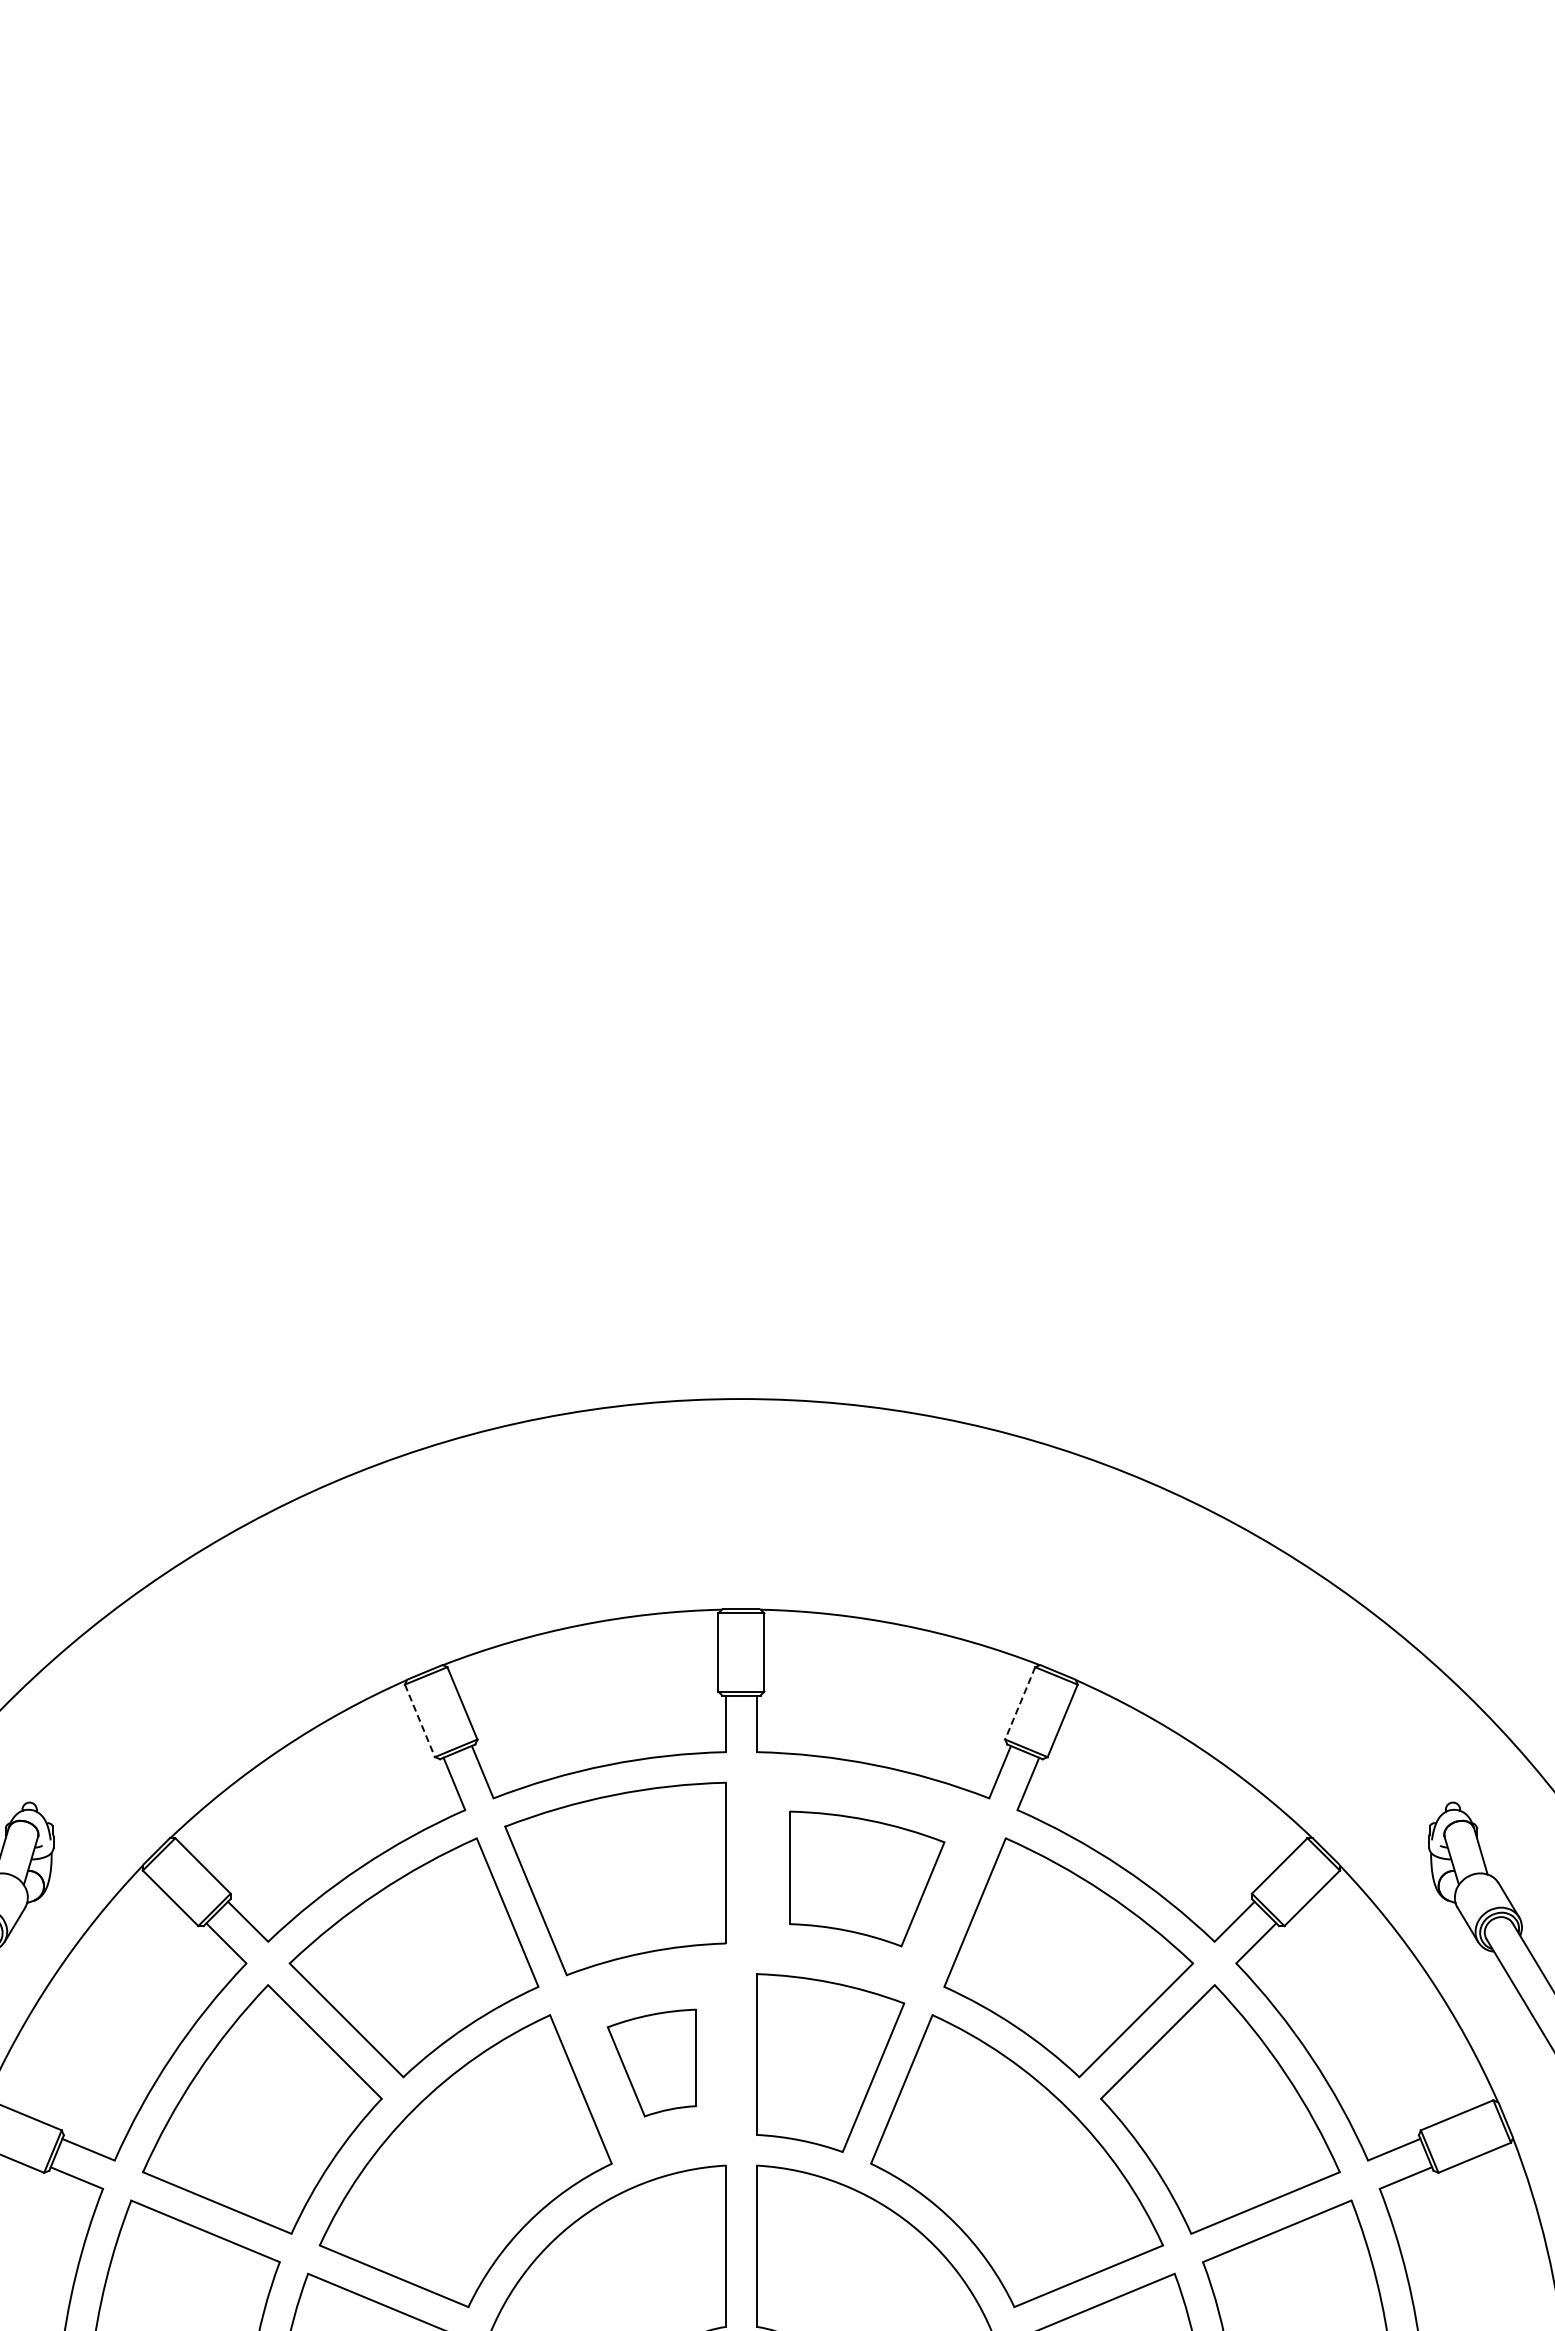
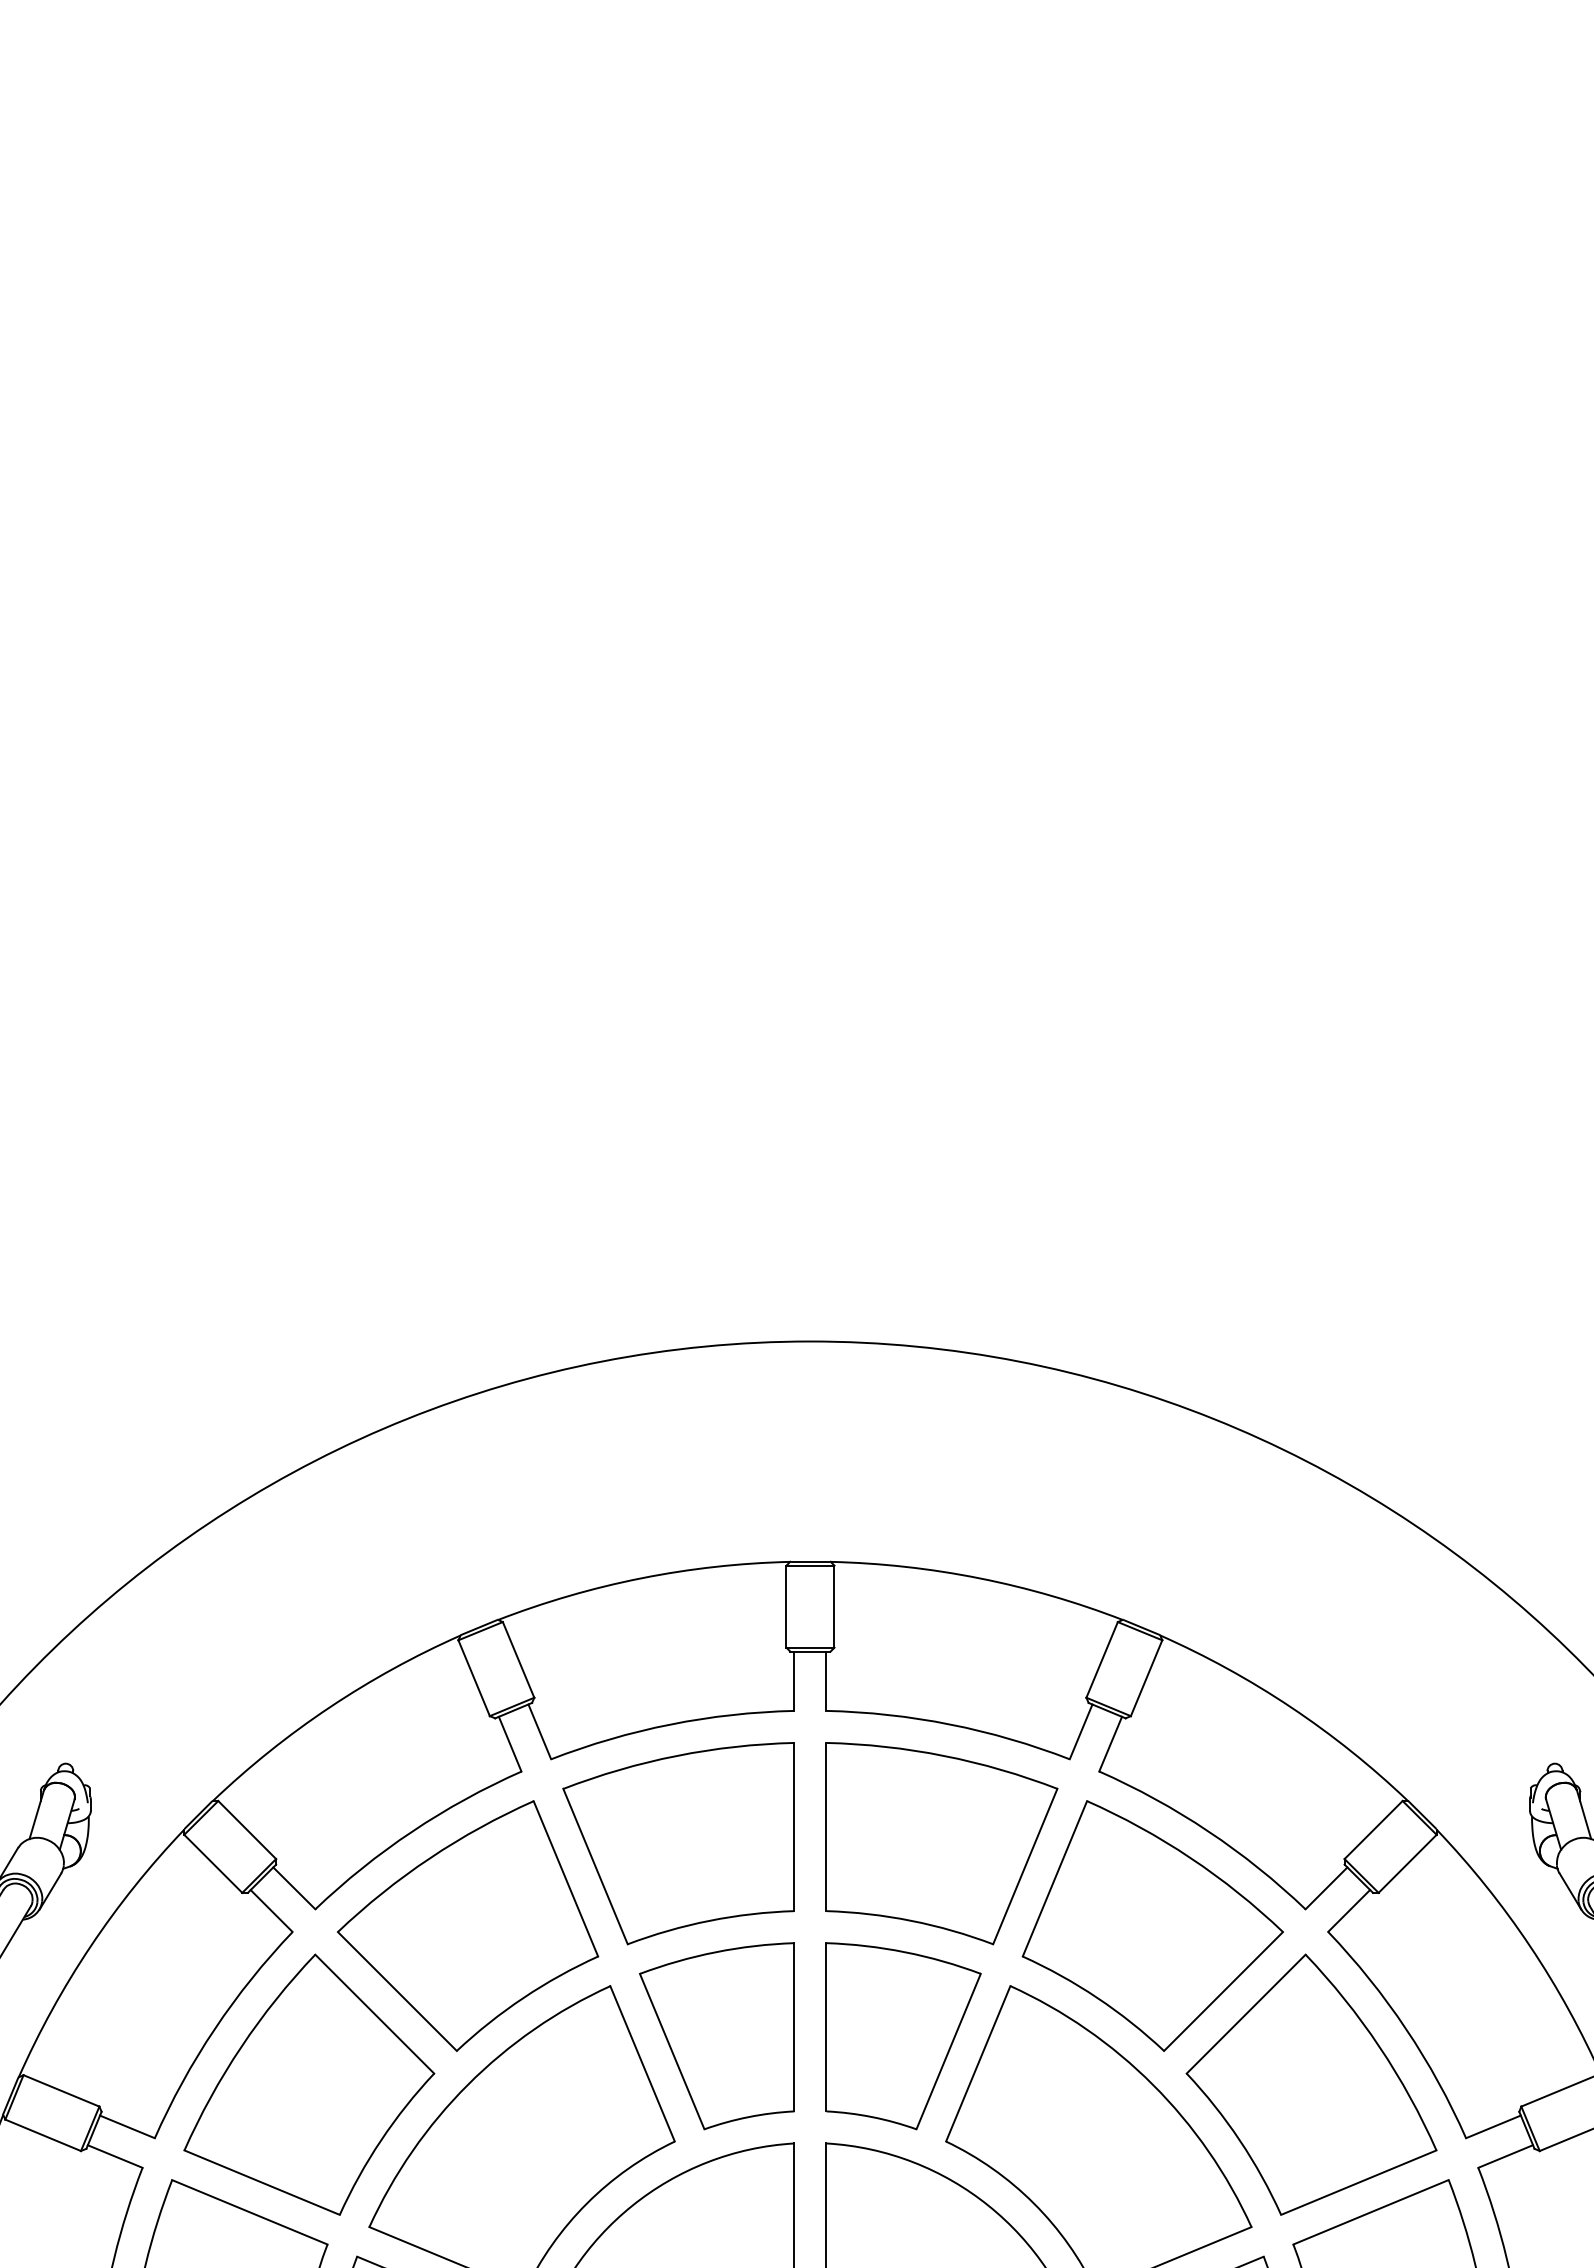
line: (1020, 1703) -> (1102, 1660), dashed -> solid
line: (420, 1721) -> (474, 1678), dashed -> solid
part: (867, 1878) -> (942, 1843), size x1.43
part: (651, 2062) -> (716, 2035), size x1.67

